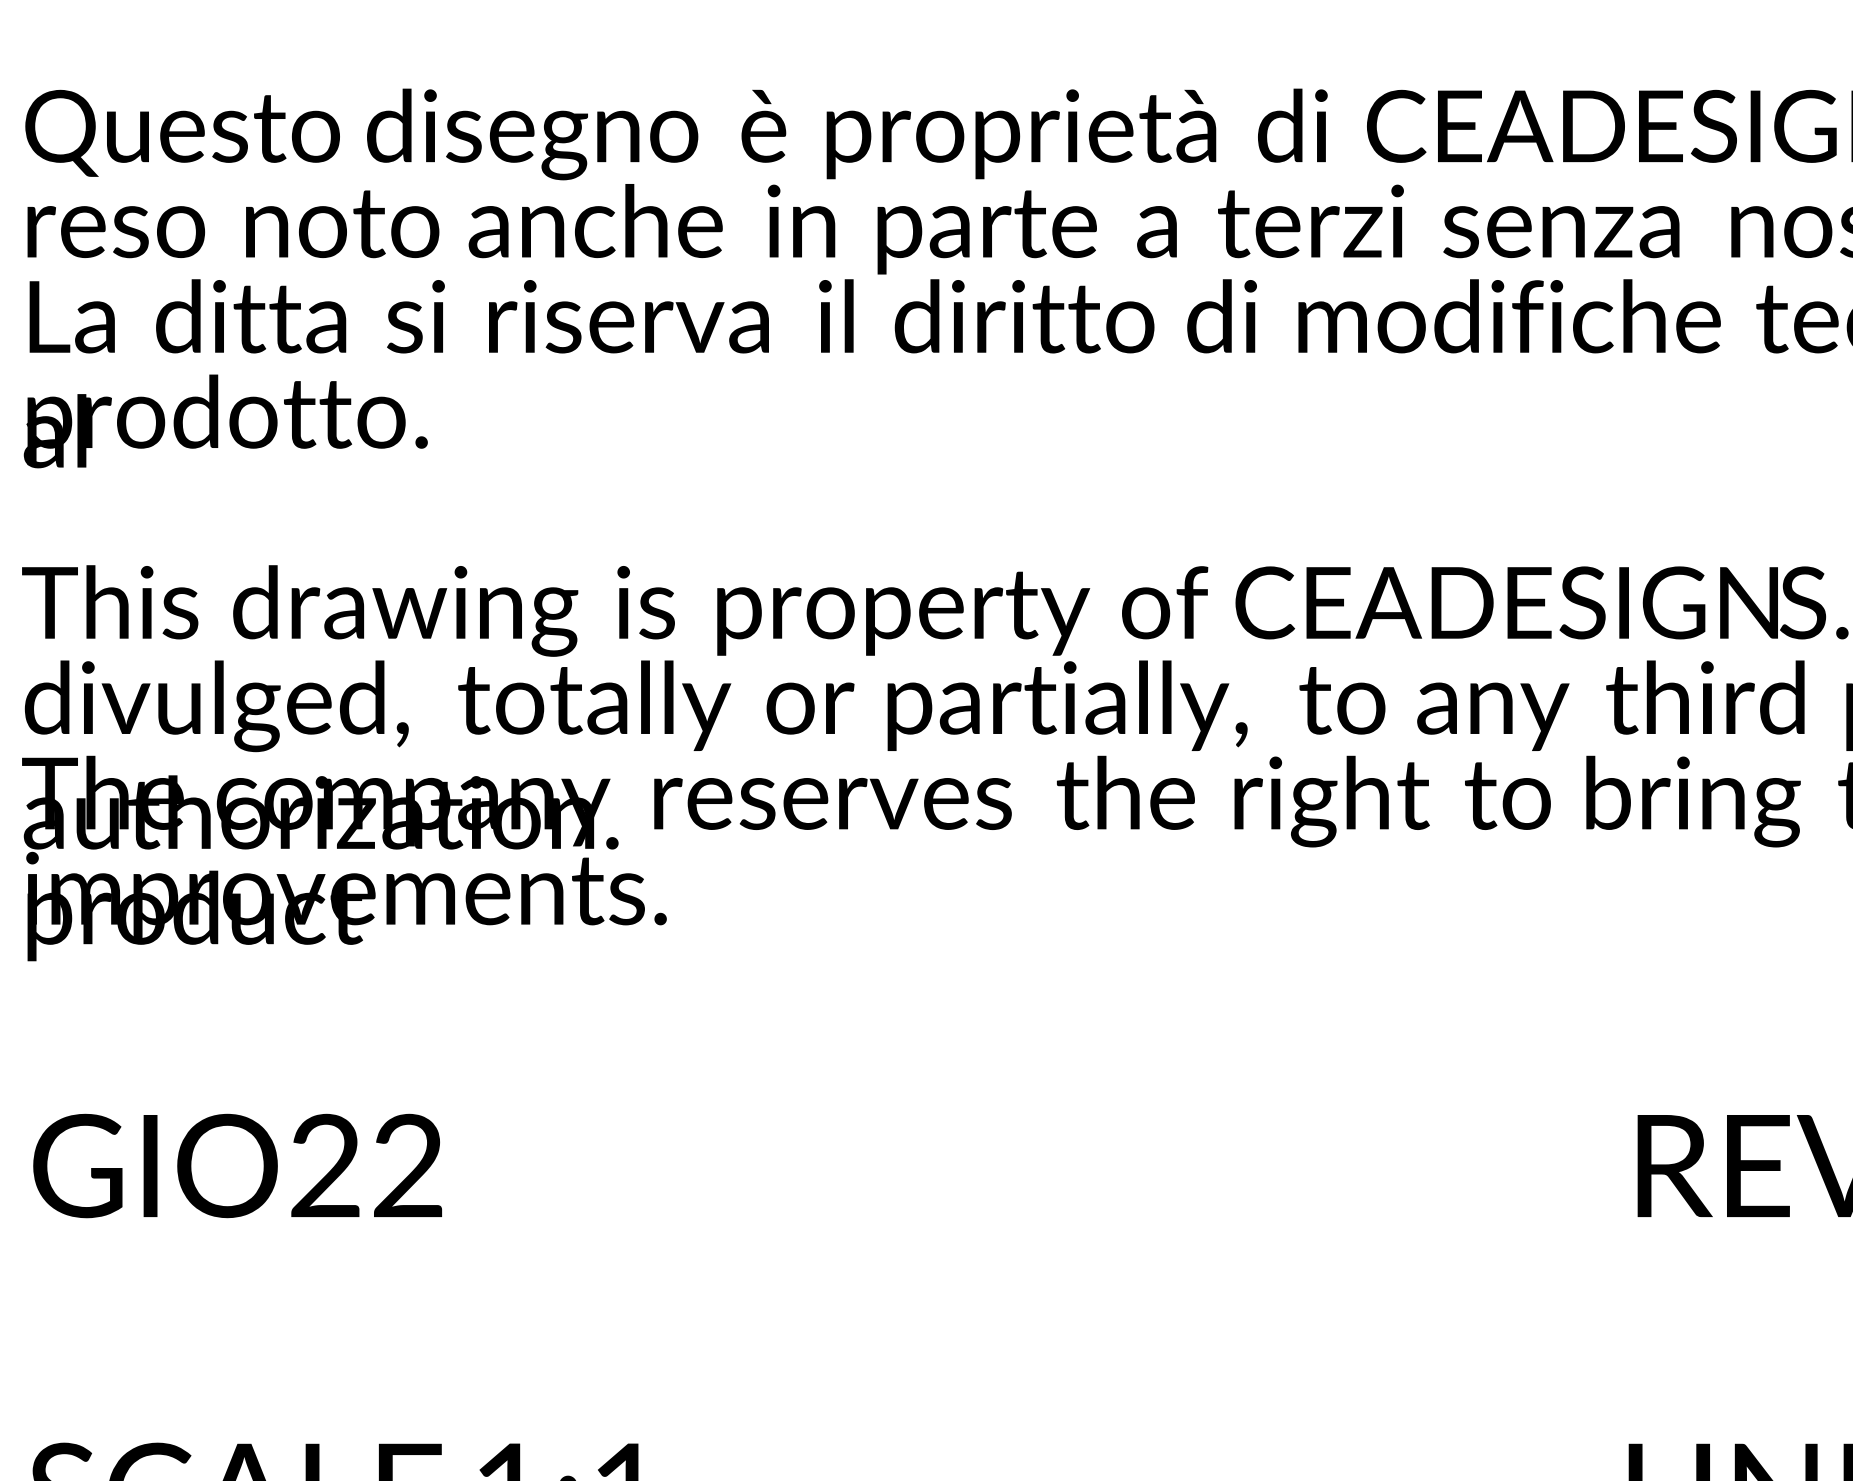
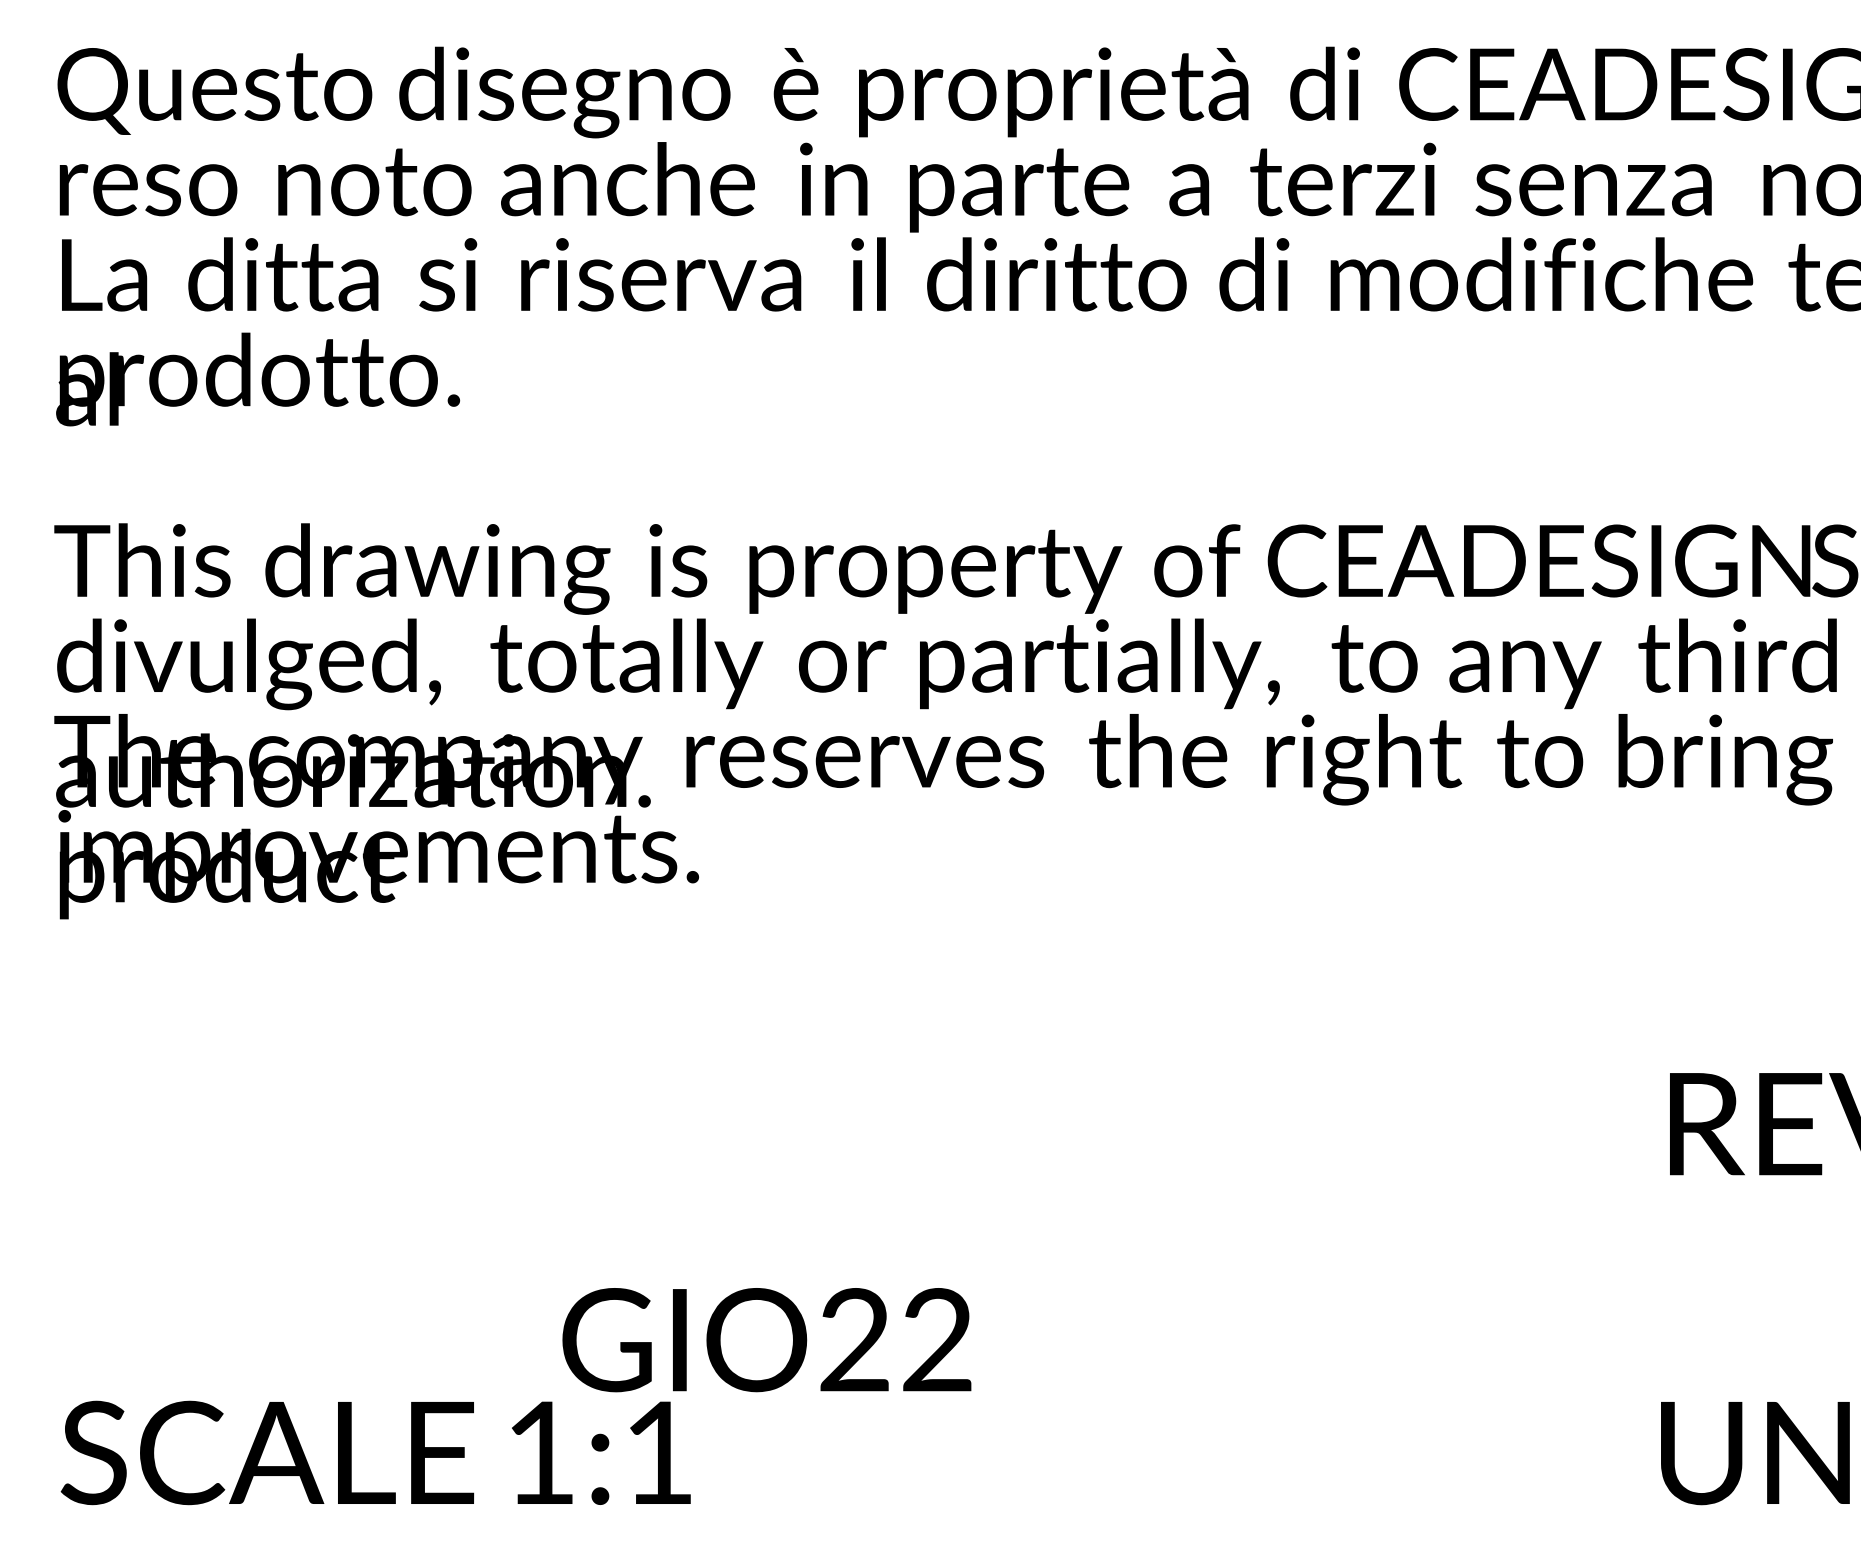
text: (237, 1166) -> (766, 1340), moved

